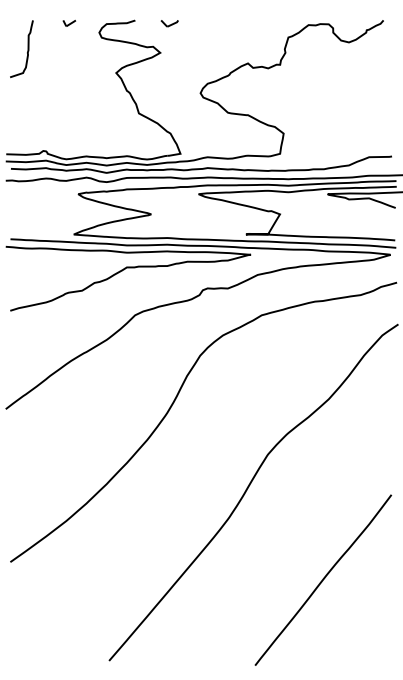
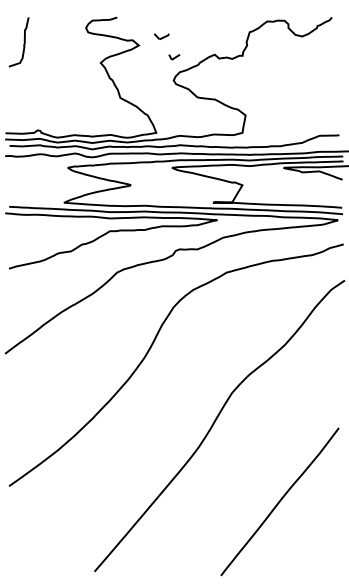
part: (69, 22) -> (174, 56), moved
part: (169, 23) -> (161, 36), moved

